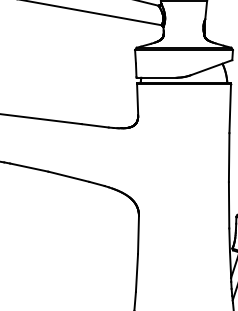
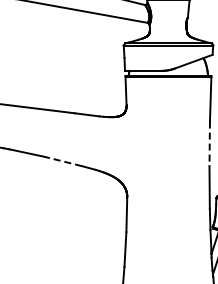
line: (228, 158) -> (209, 144), solid -> dashed
line: (68, 176) -> (62, 161), solid -> dashed

